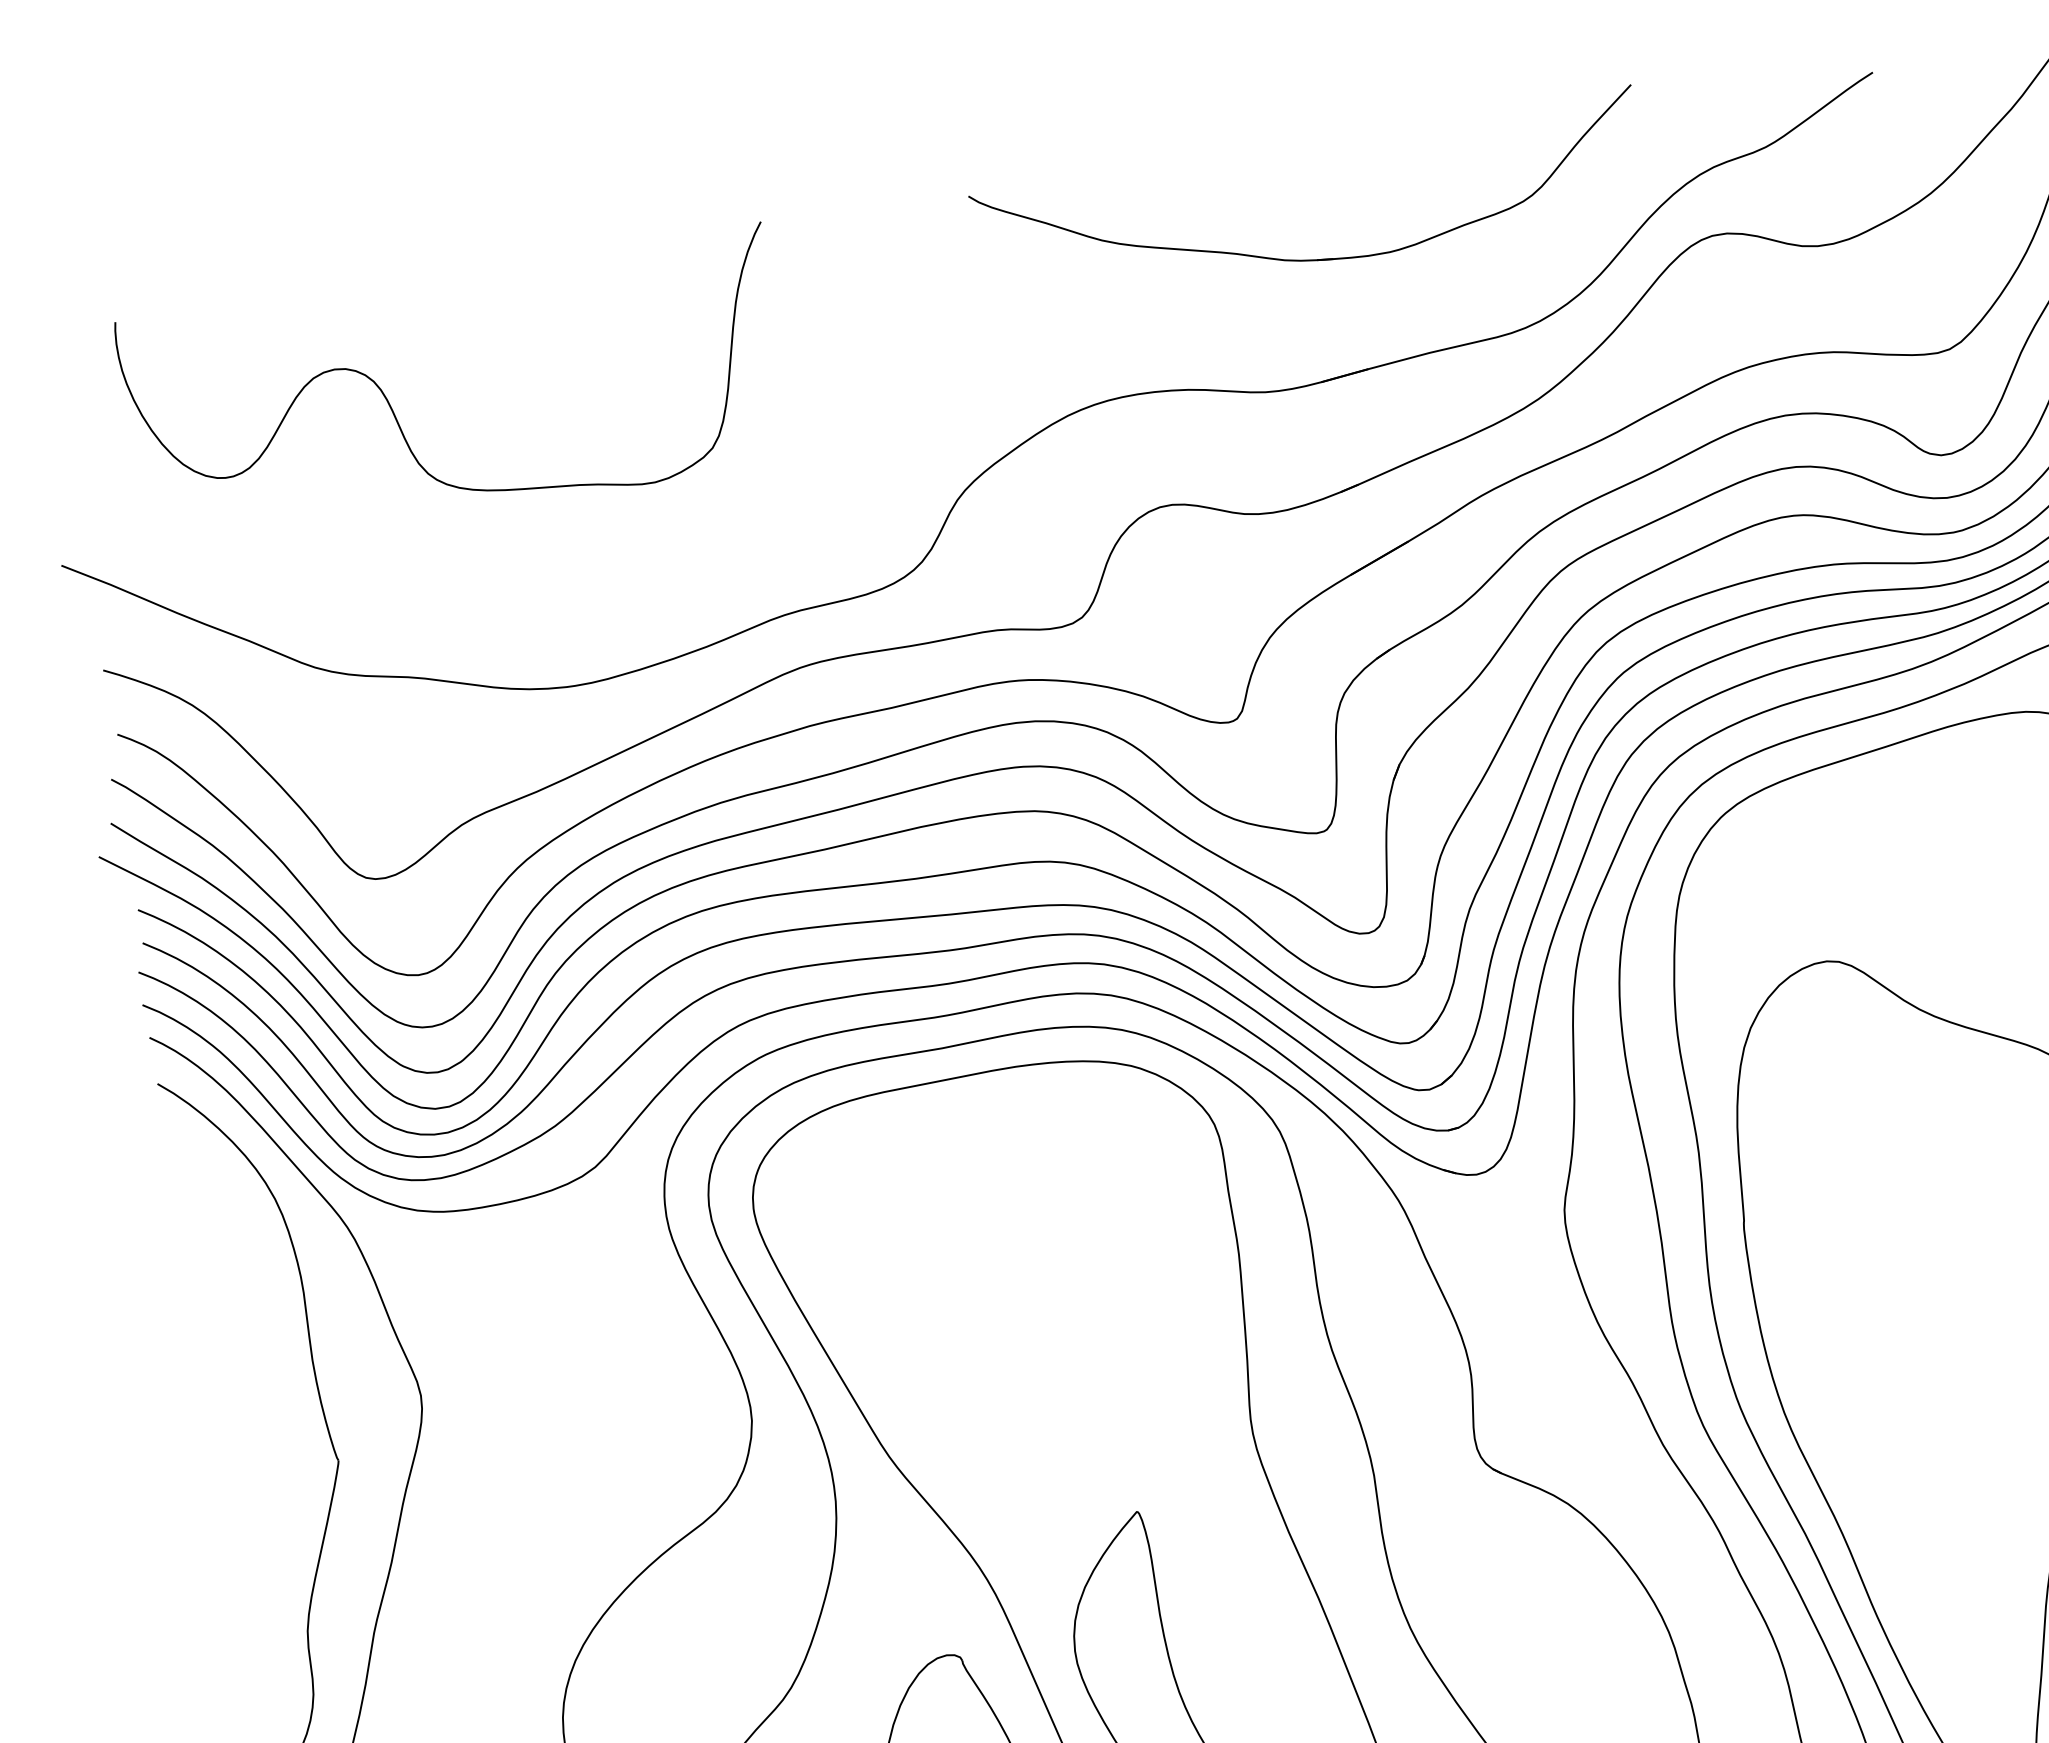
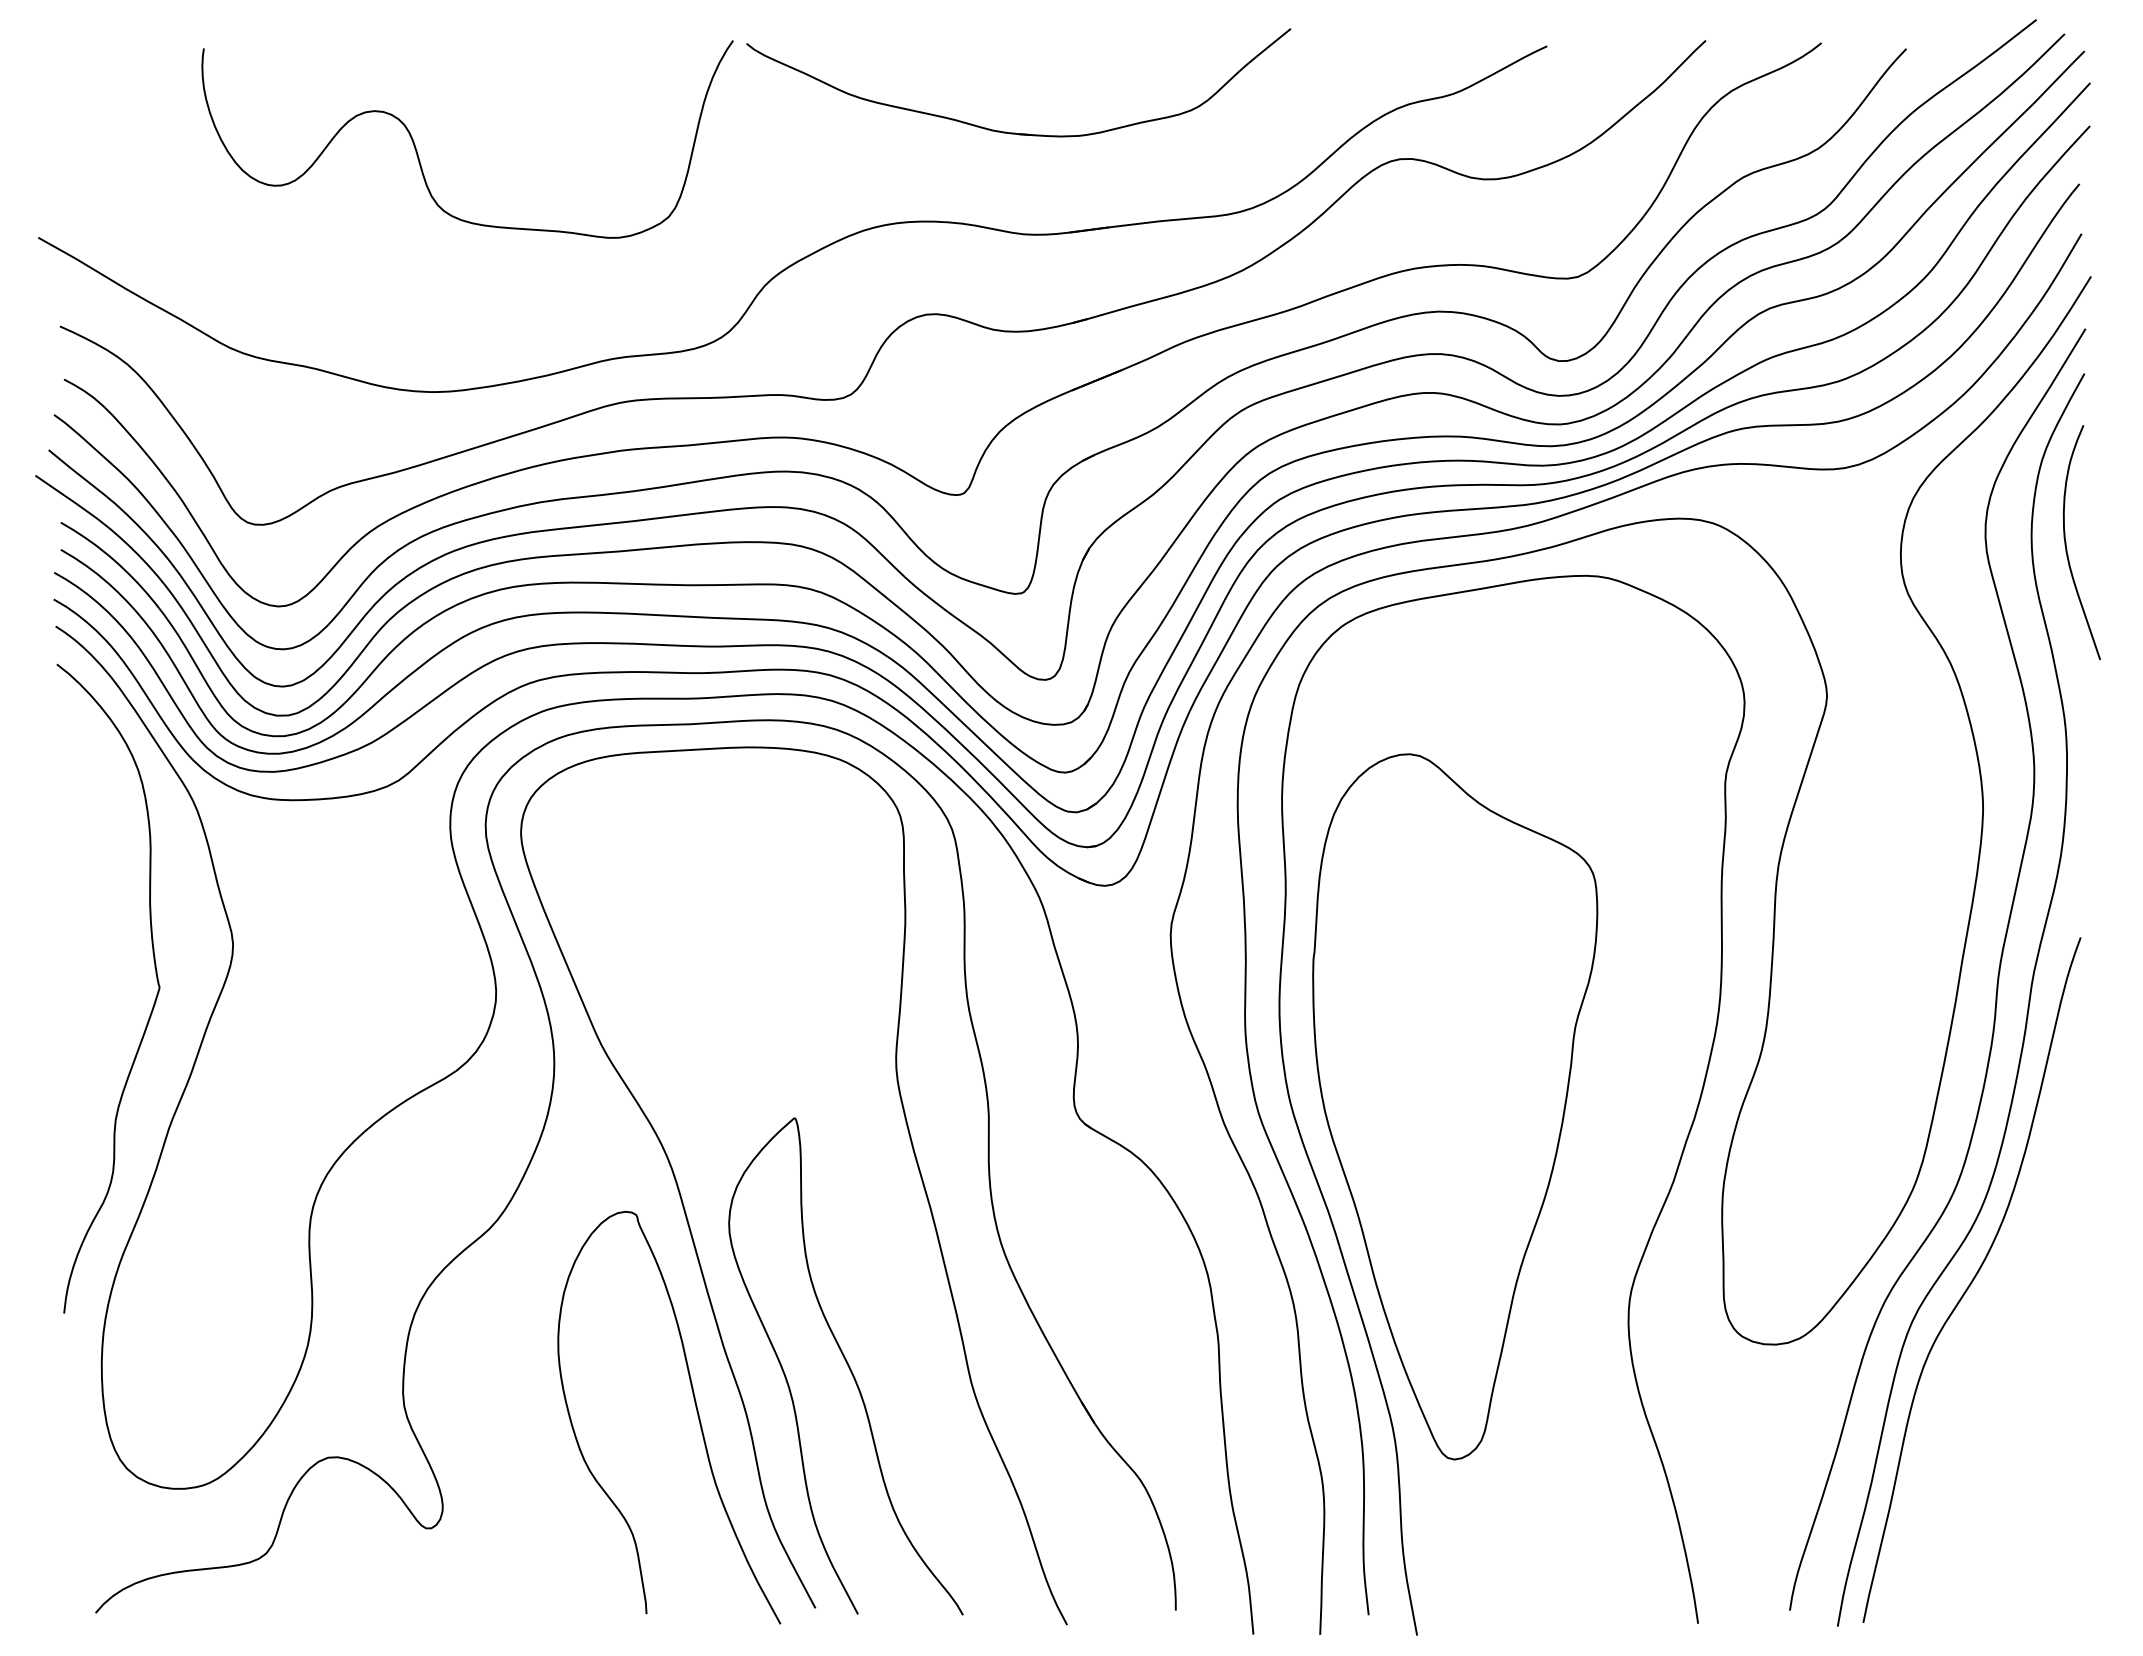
part: (1312, 258) -> (1015, 132), moved
curve: (393, 410) -> (417, 150), moved

